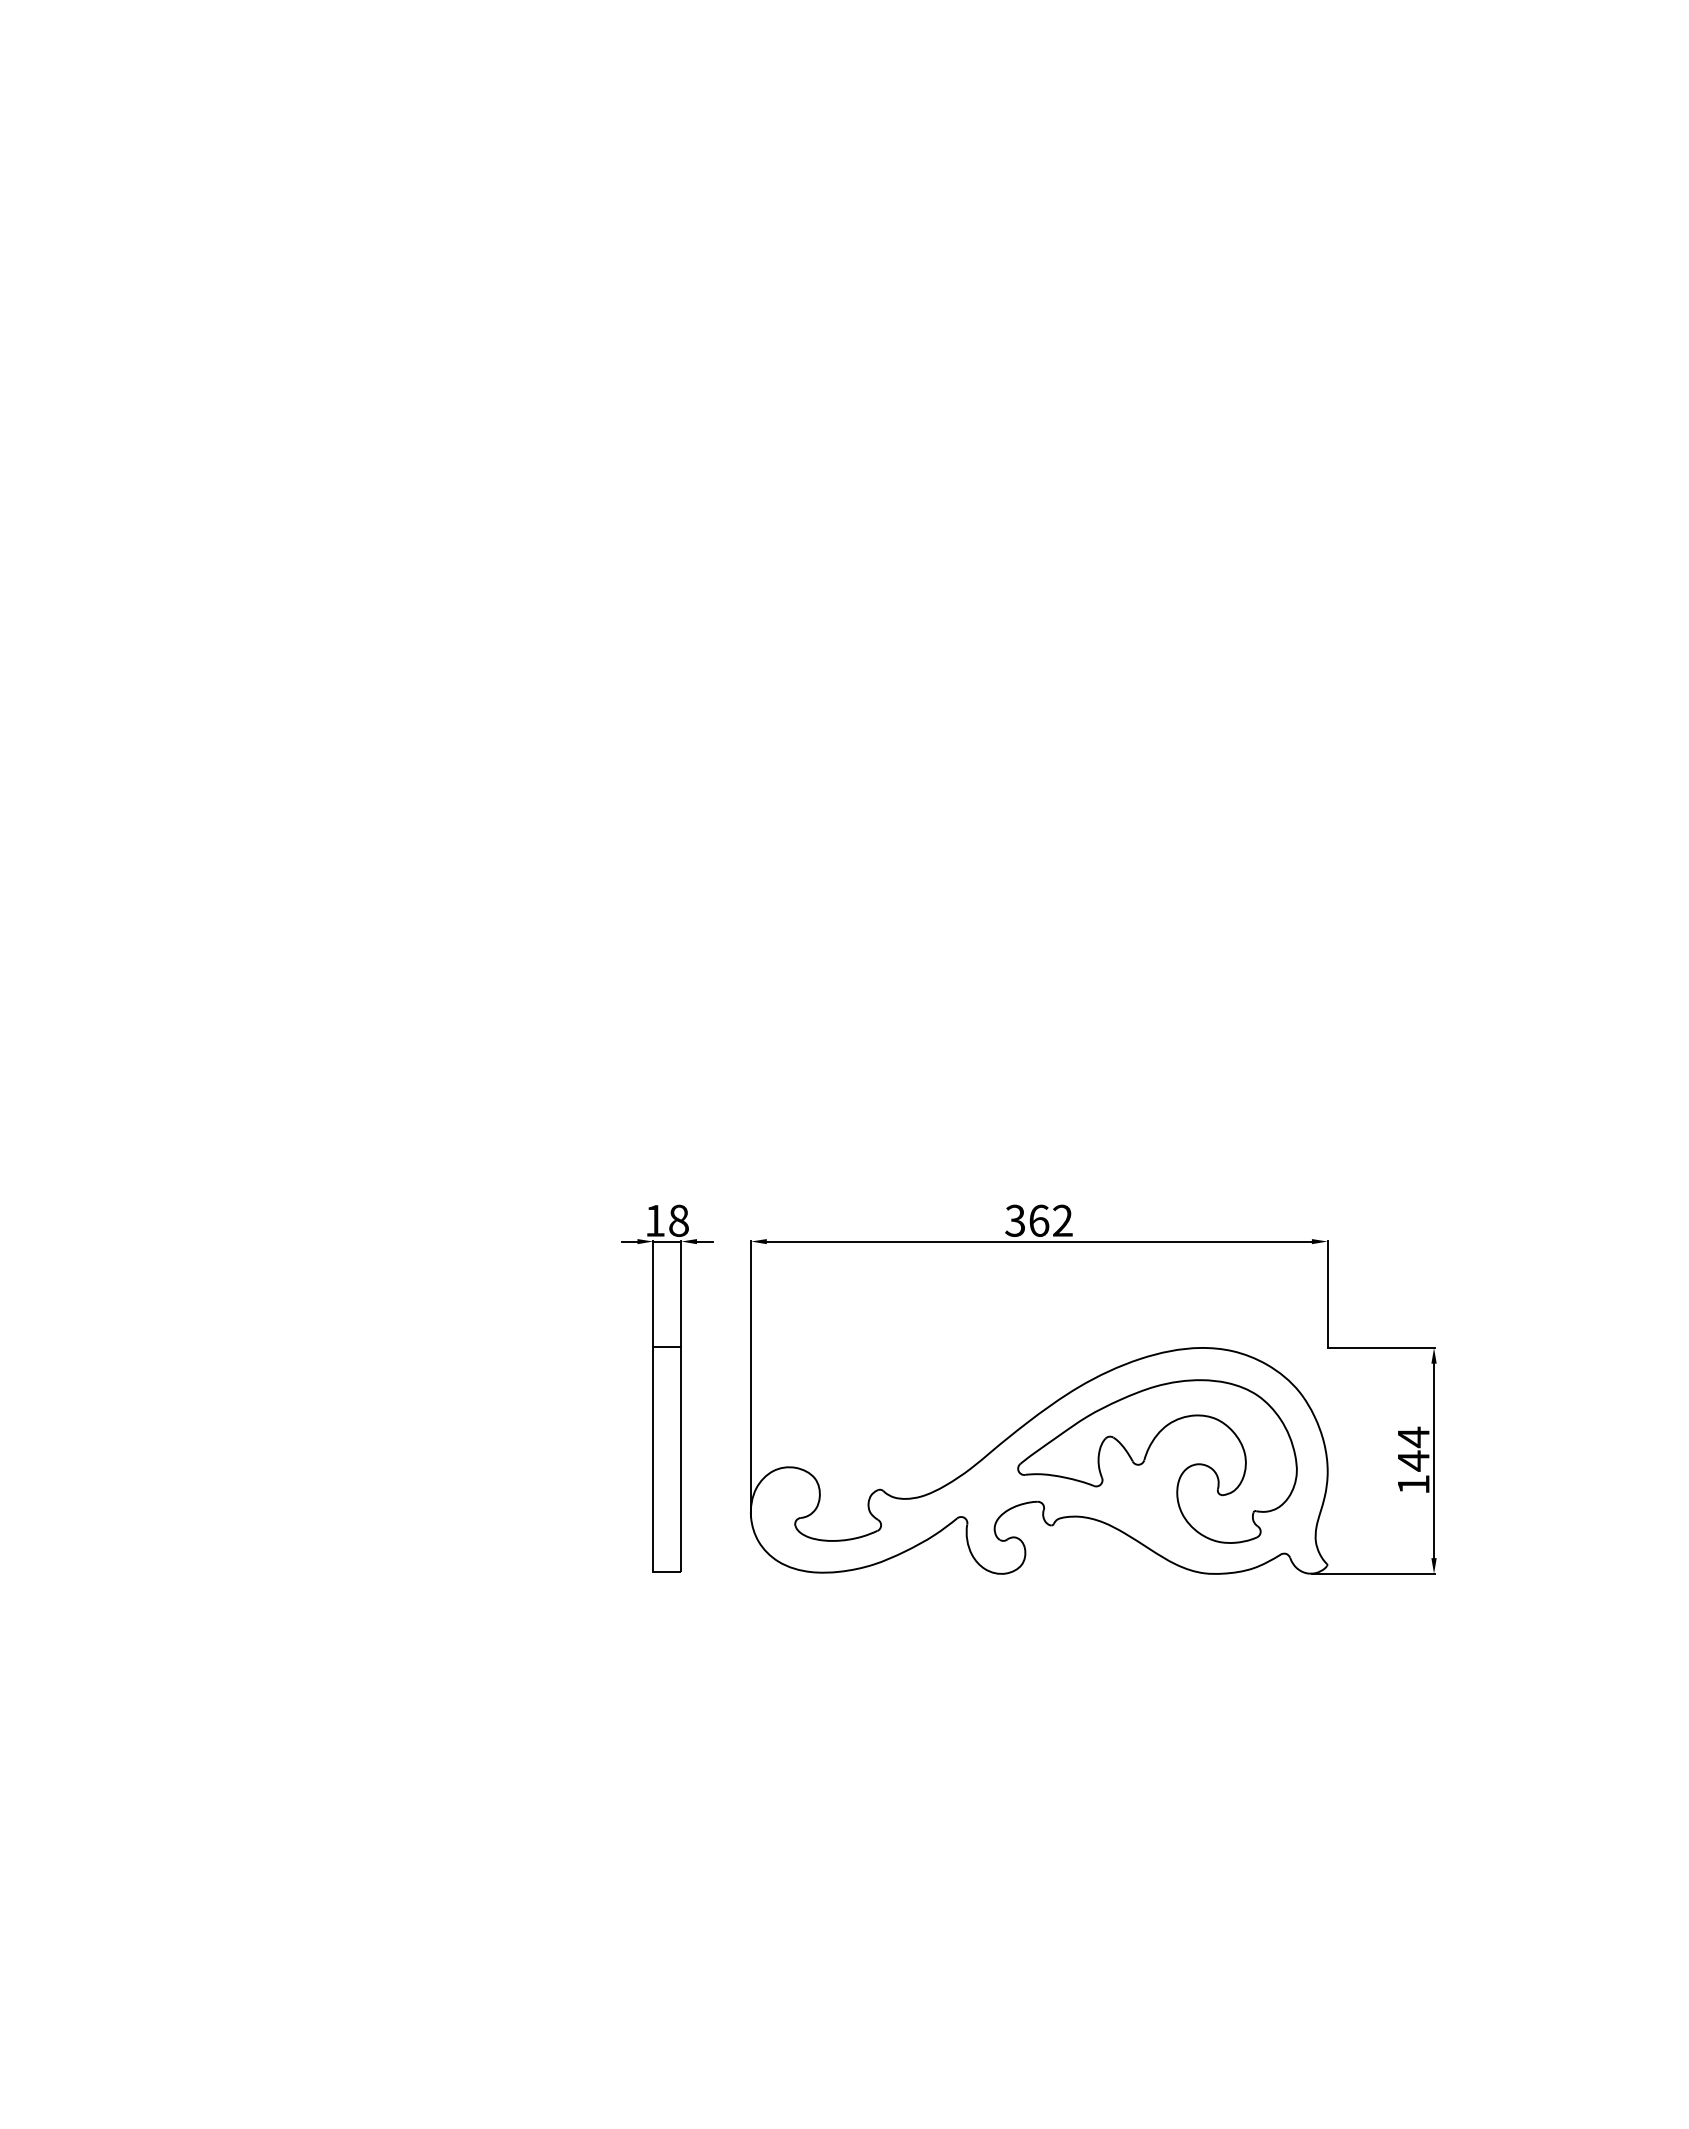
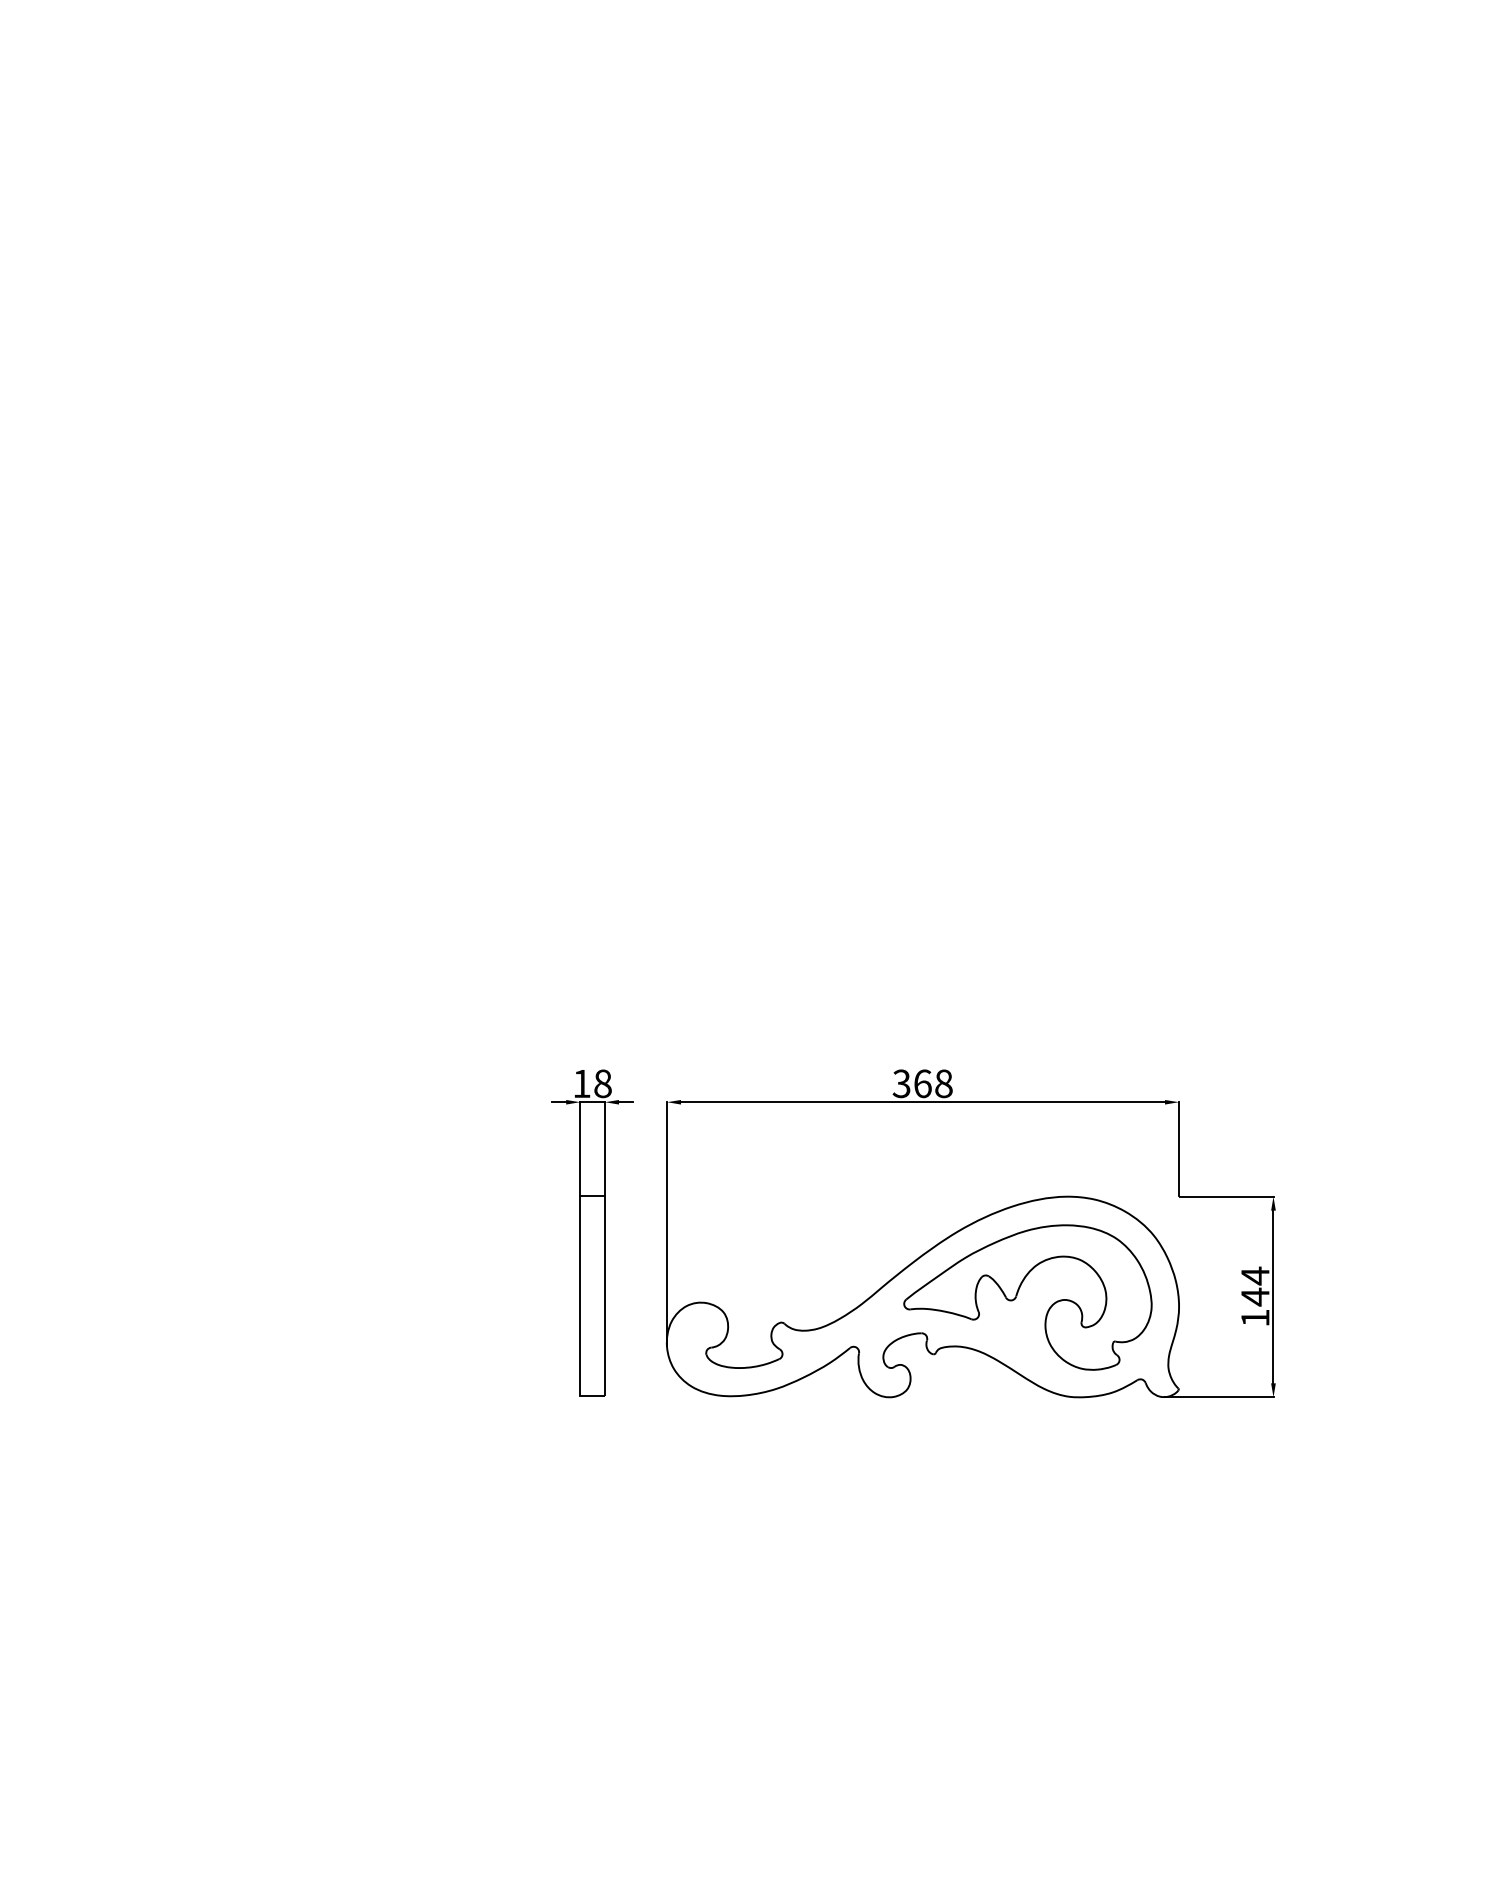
text: (1062, 1220) -> (943, 1083), 362 -> 368

